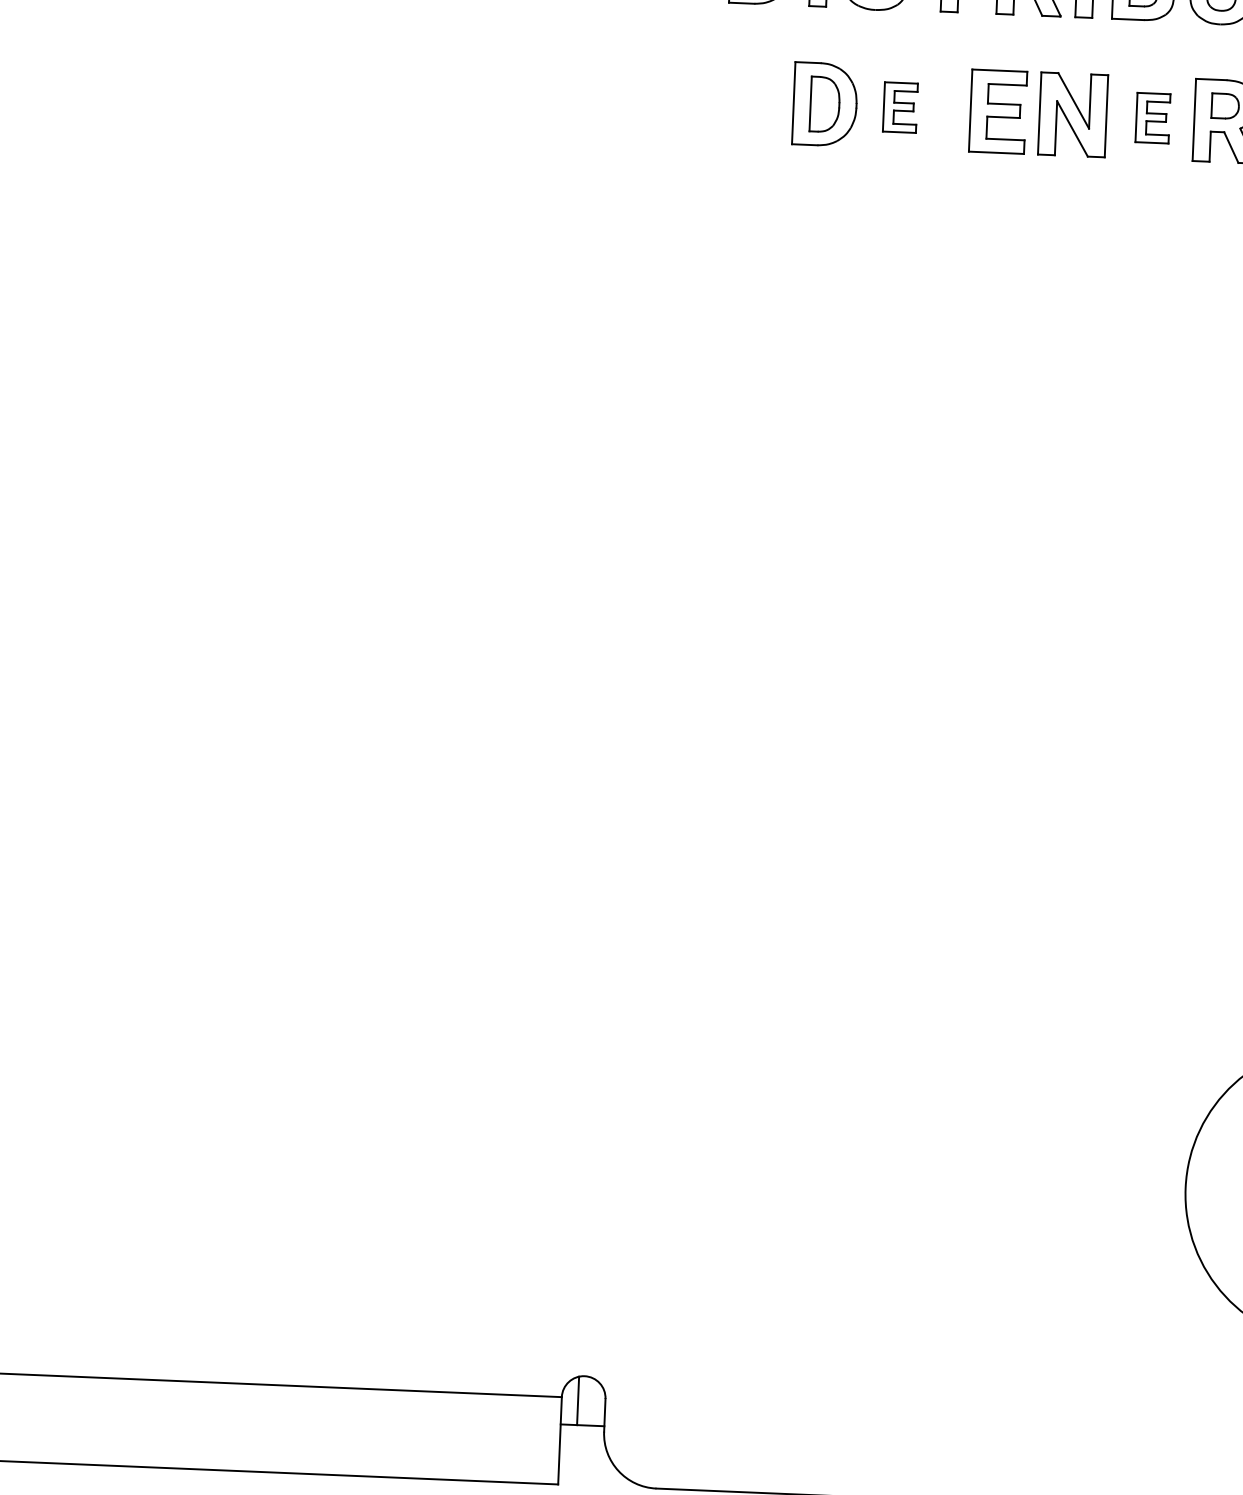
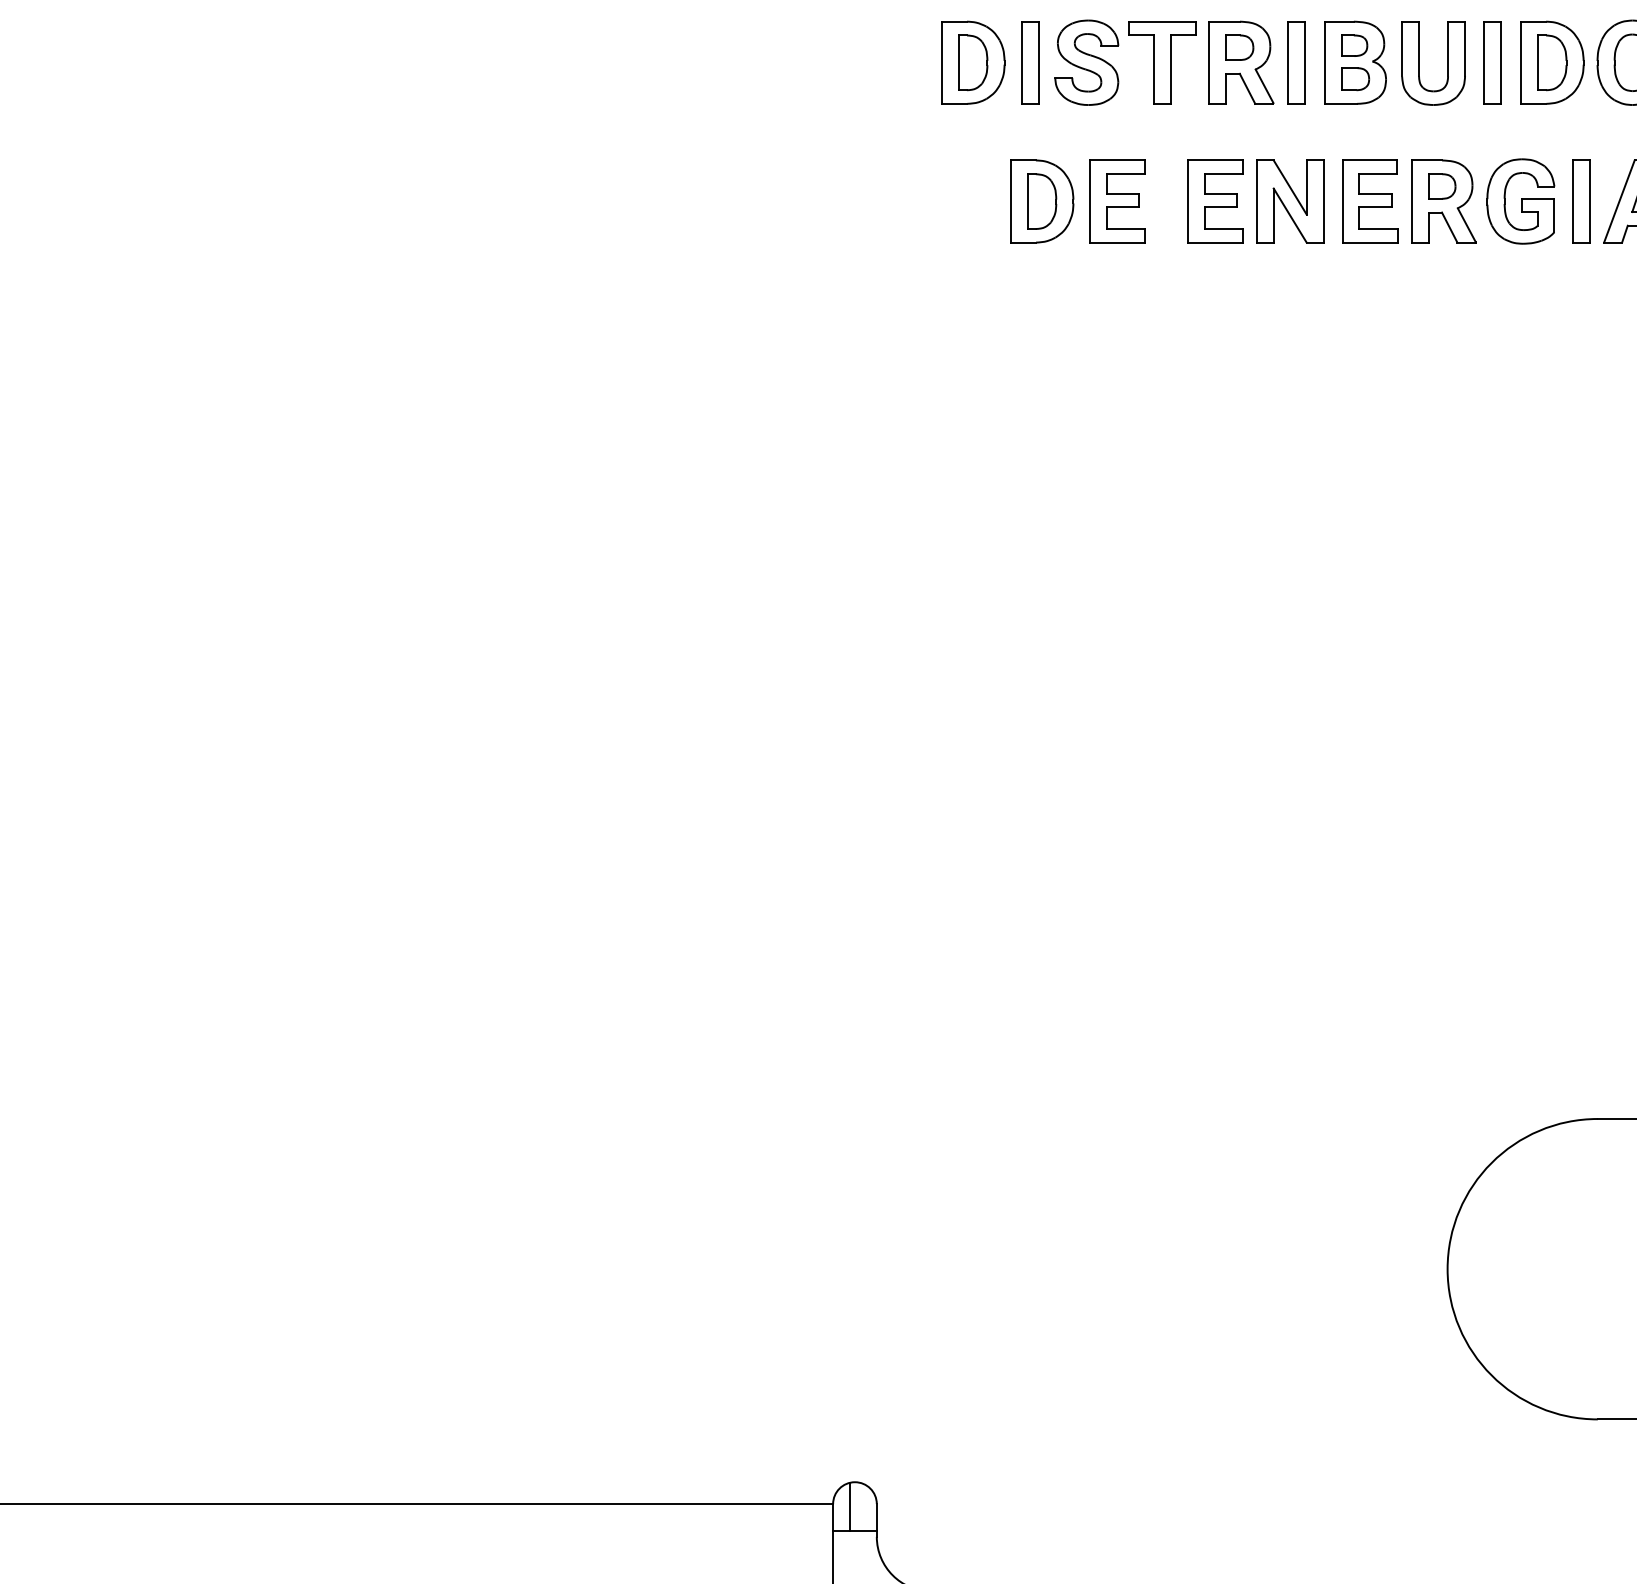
part: (900, 107) -> (1117, 201), size x1.67
part: (1153, 118) -> (1370, 201), size x1.67

